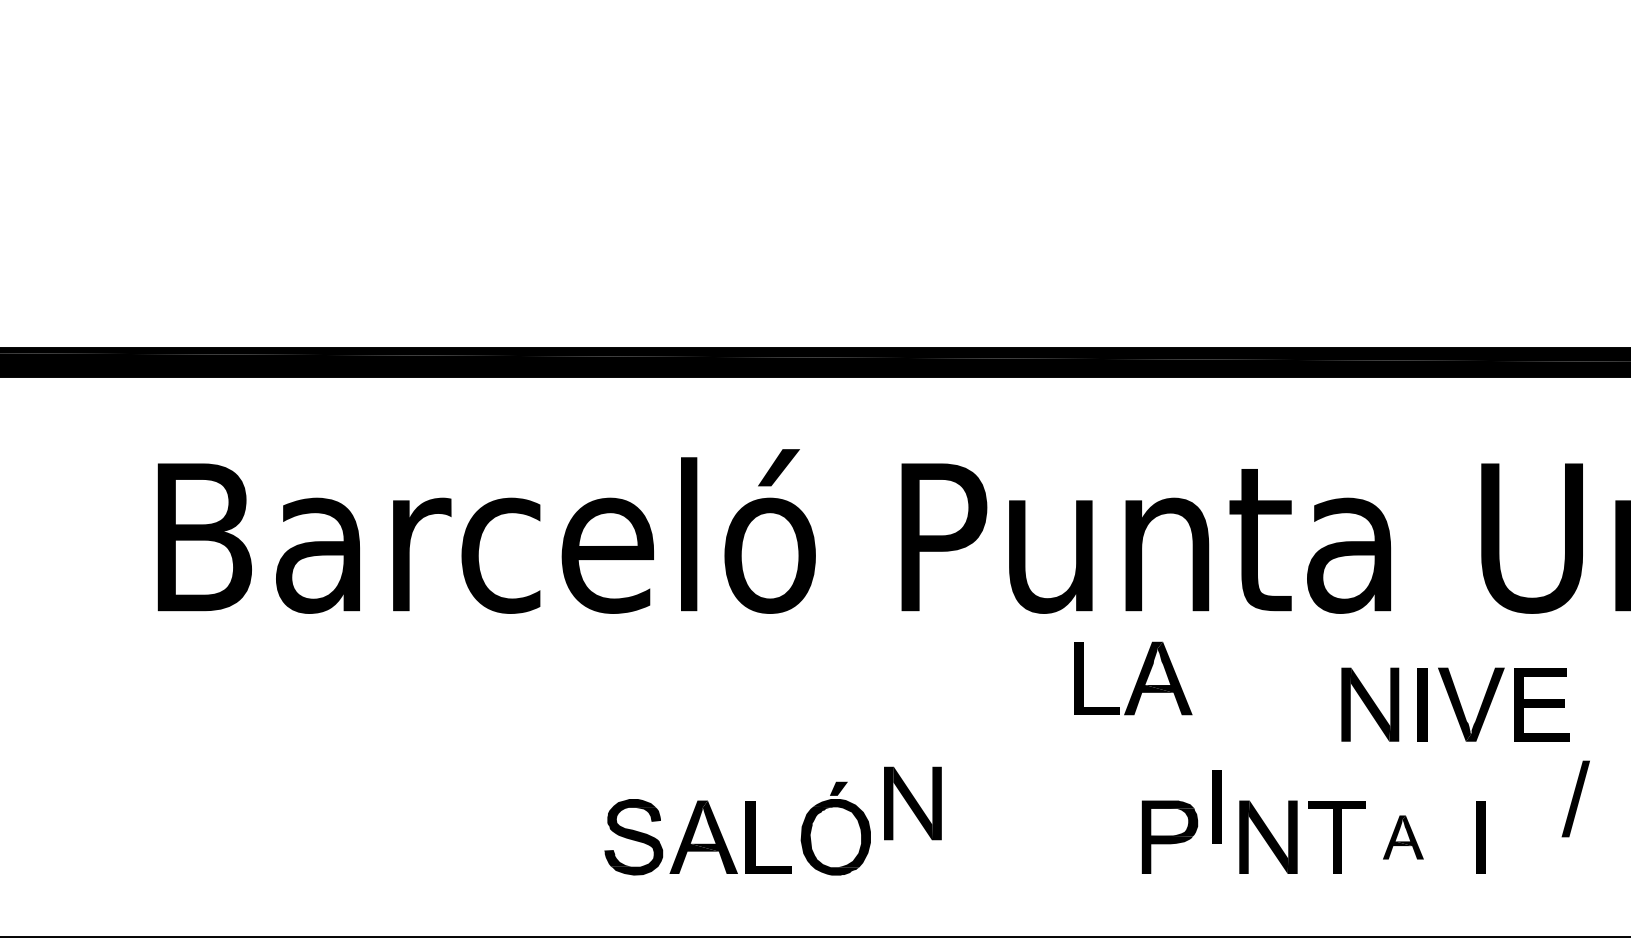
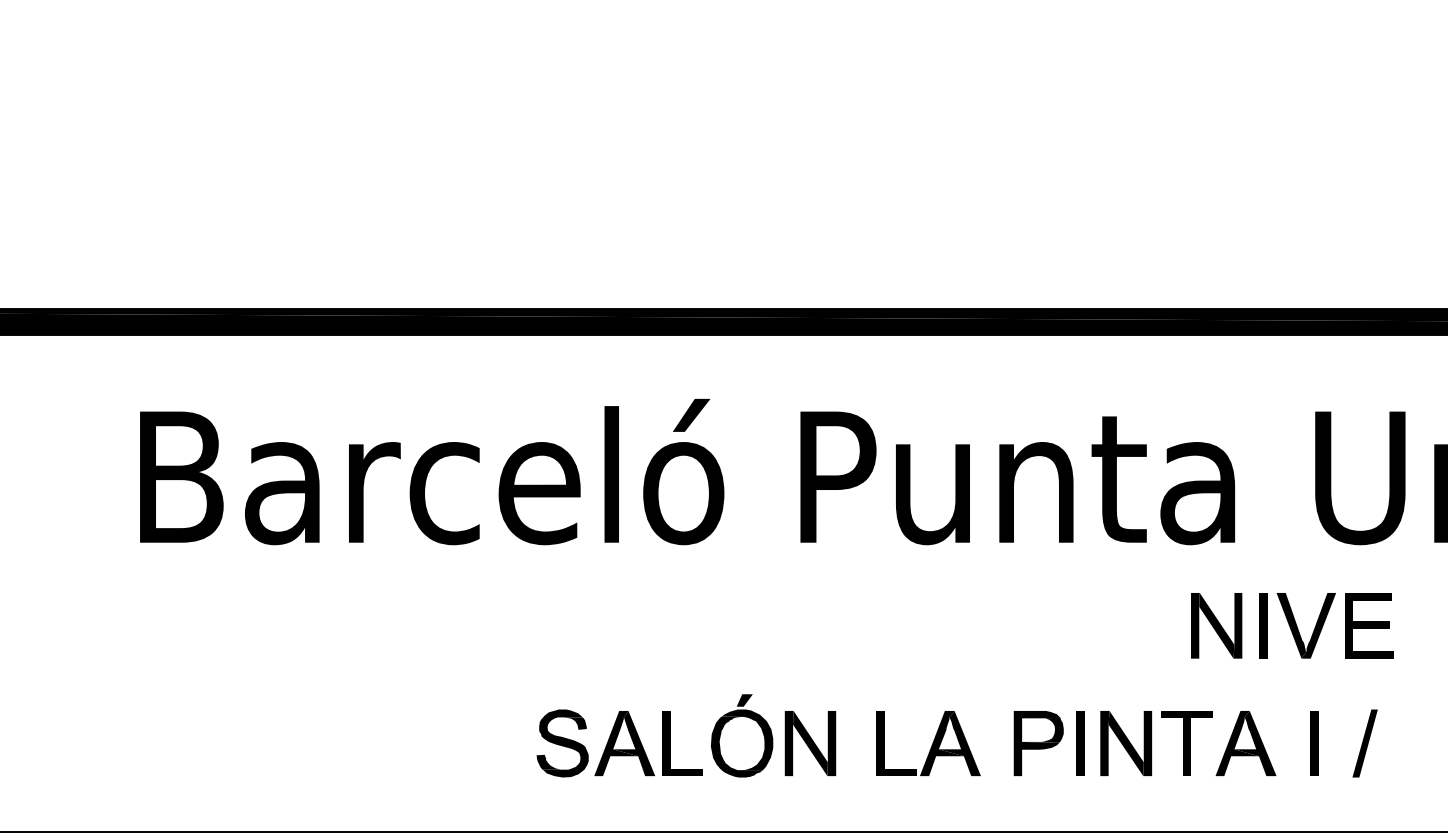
part: (1133, 678) -> (928, 743), moved
part: (1575, 798) -> (1364, 743), moved
part: (912, 803) -> (810, 743), moved
part: (1216, 806) -> (1080, 743), moved
part: (1402, 837) -> (1245, 743), size x1.67

